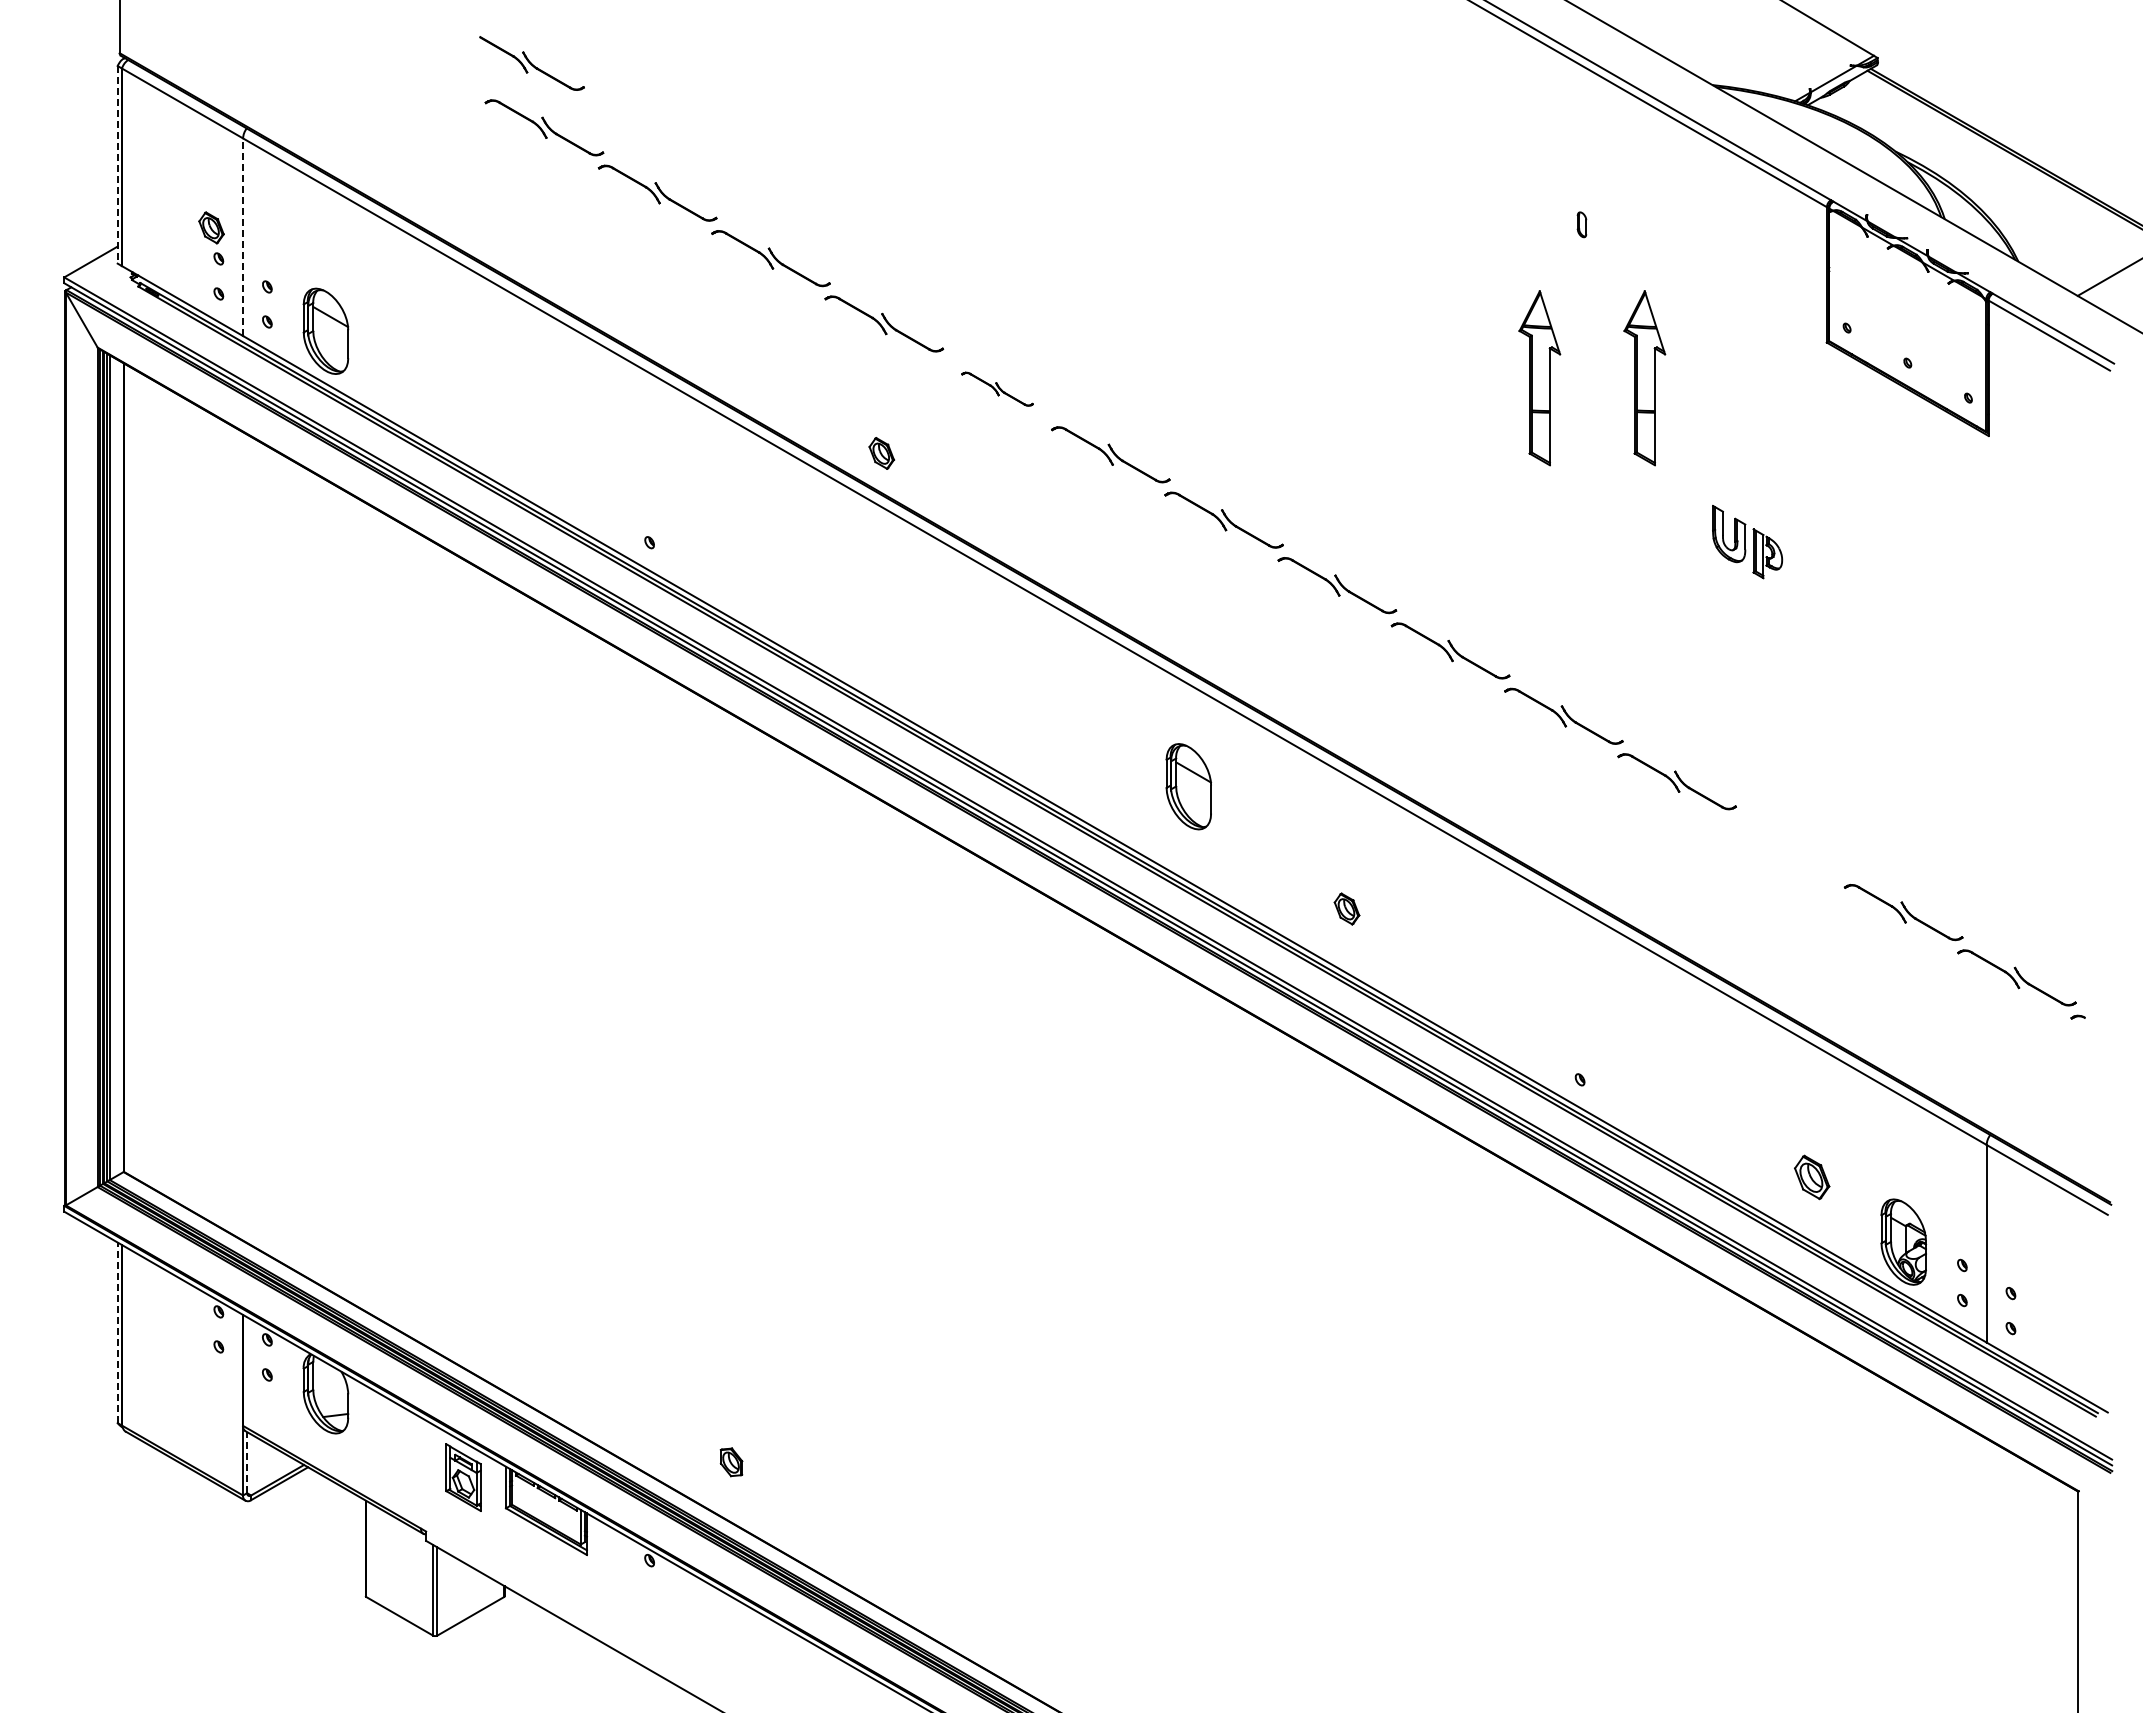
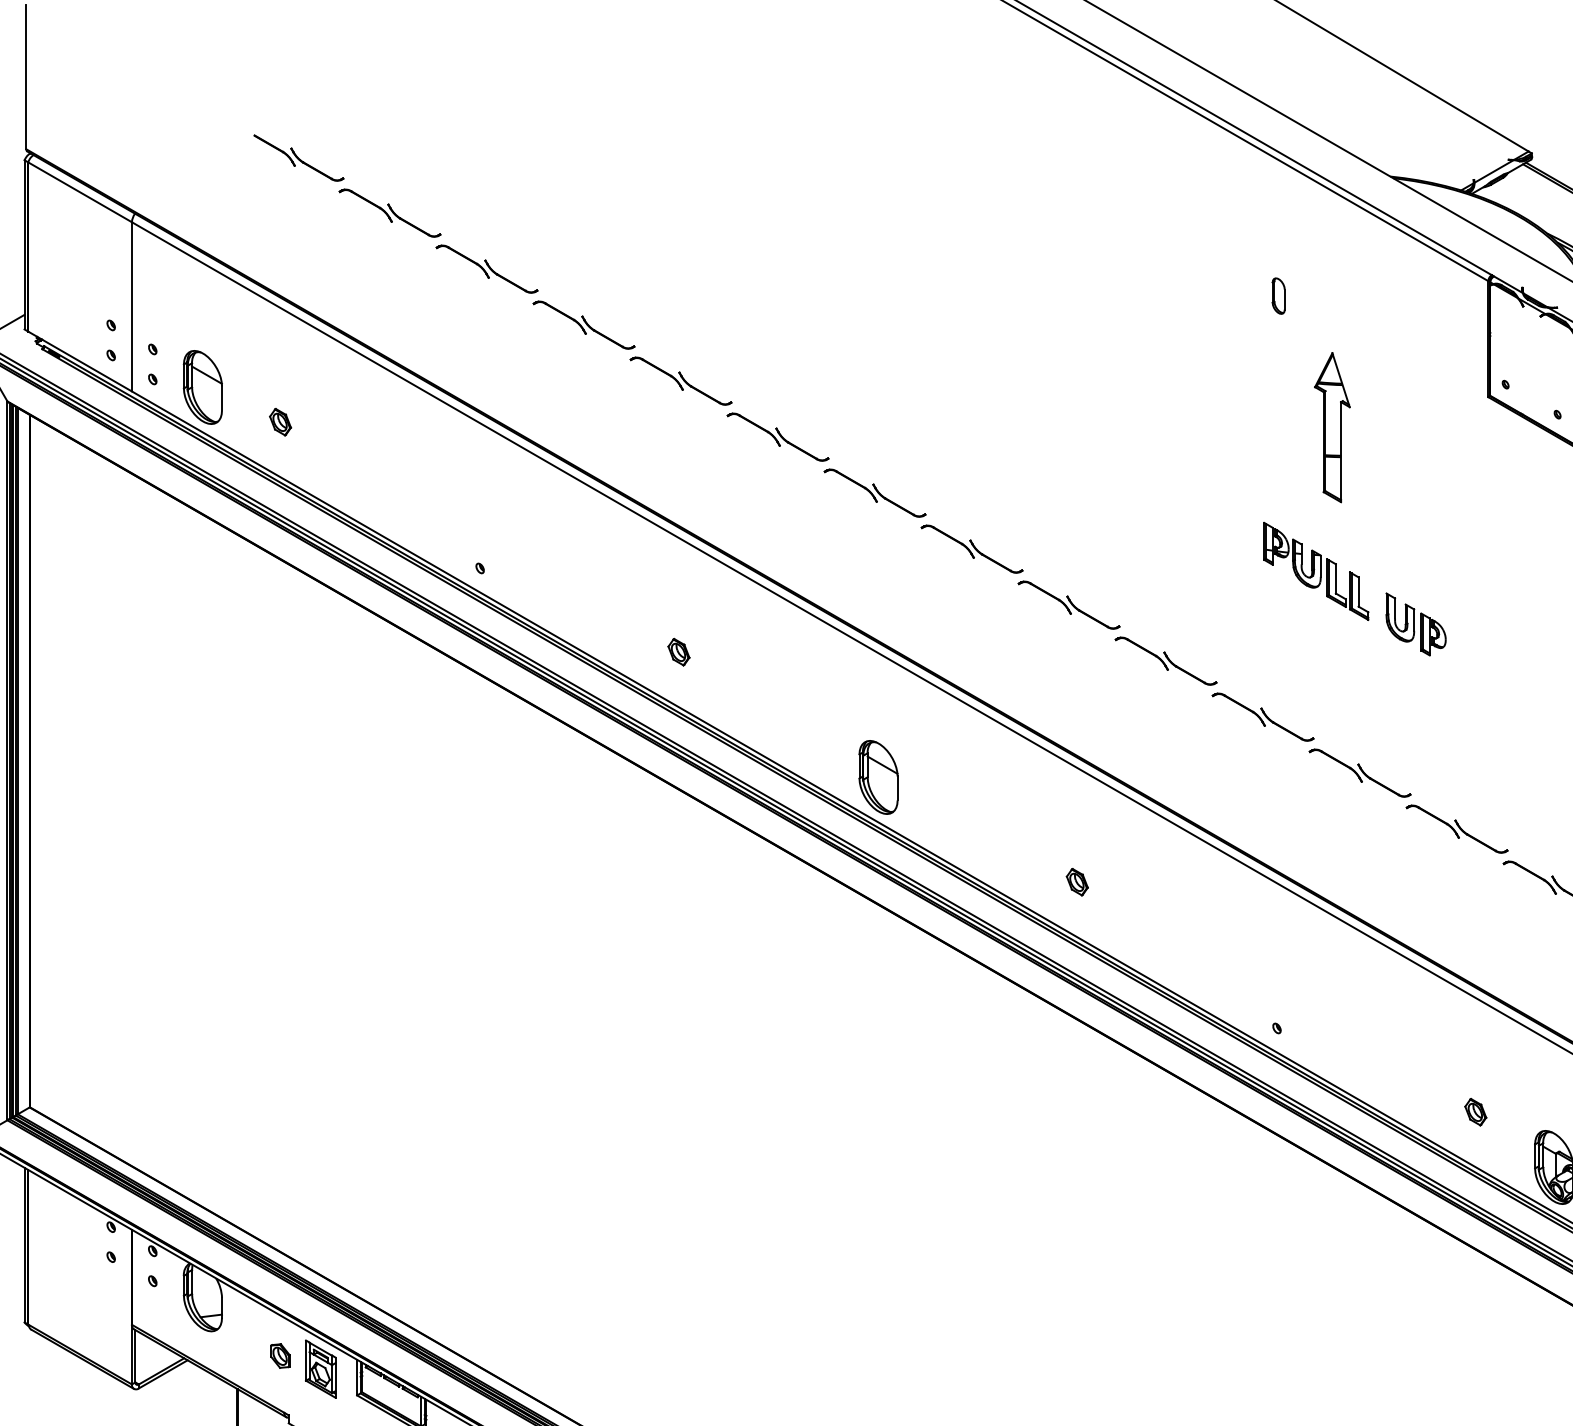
part: (531, 63) -> (298, 158), moved
line: (117, 164) -> (24, 244), dashed -> solid
part: (1581, 224) -> (1278, 295), size x1.67
part: (211, 227) -> (280, 421), moved
line: (243, 237) -> (132, 307), dashed -> solid
part: (1539, 378) -> (1242, 427), removed
part: (997, 388) -> (778, 436), size x1.67
part: (881, 453) -> (678, 652), moved
part: (1747, 542) -> (1416, 624), moved
part: (1625, 545) -> (1315, 570), added
part: (1188, 786) -> (878, 777), moved
part: (1790, 846) -> (1457, 828), added
part: (1812, 1177) -> (1476, 1112), size x0.71
line: (117, 1332) -> (24, 1244), dashed -> solid
line: (247, 1462) -> (135, 1356), dashed -> solid
part: (731, 1462) -> (280, 1356), moved

